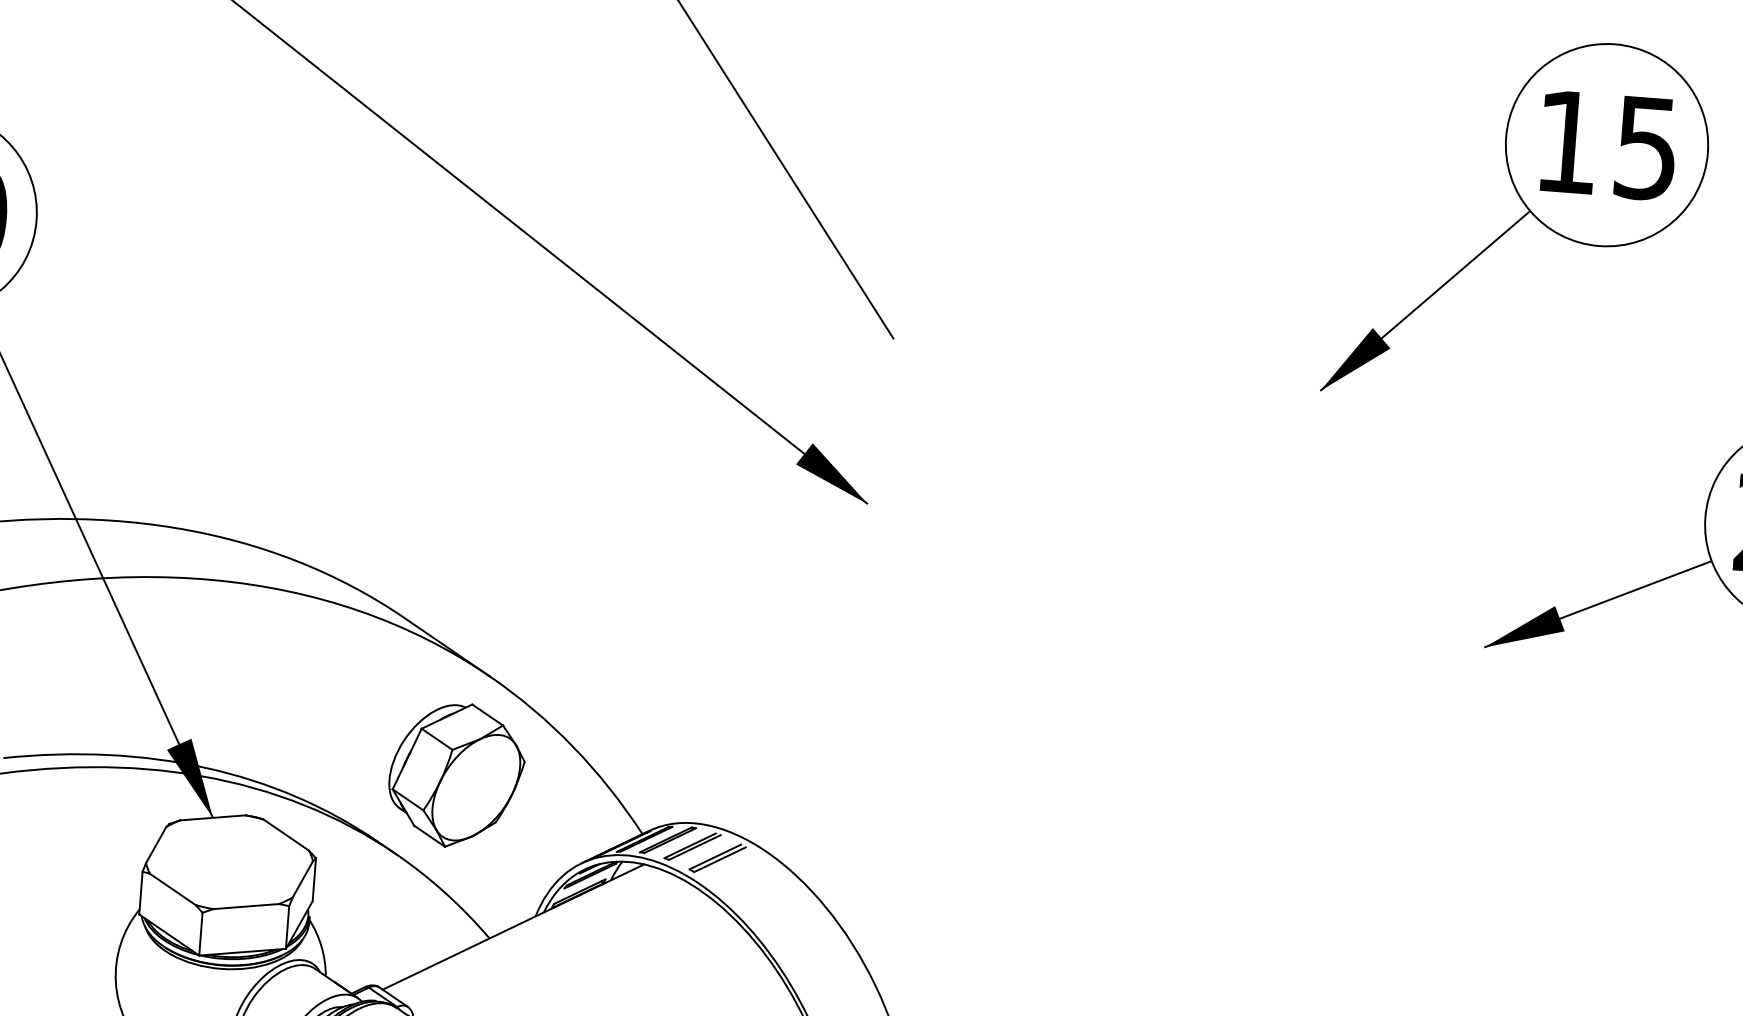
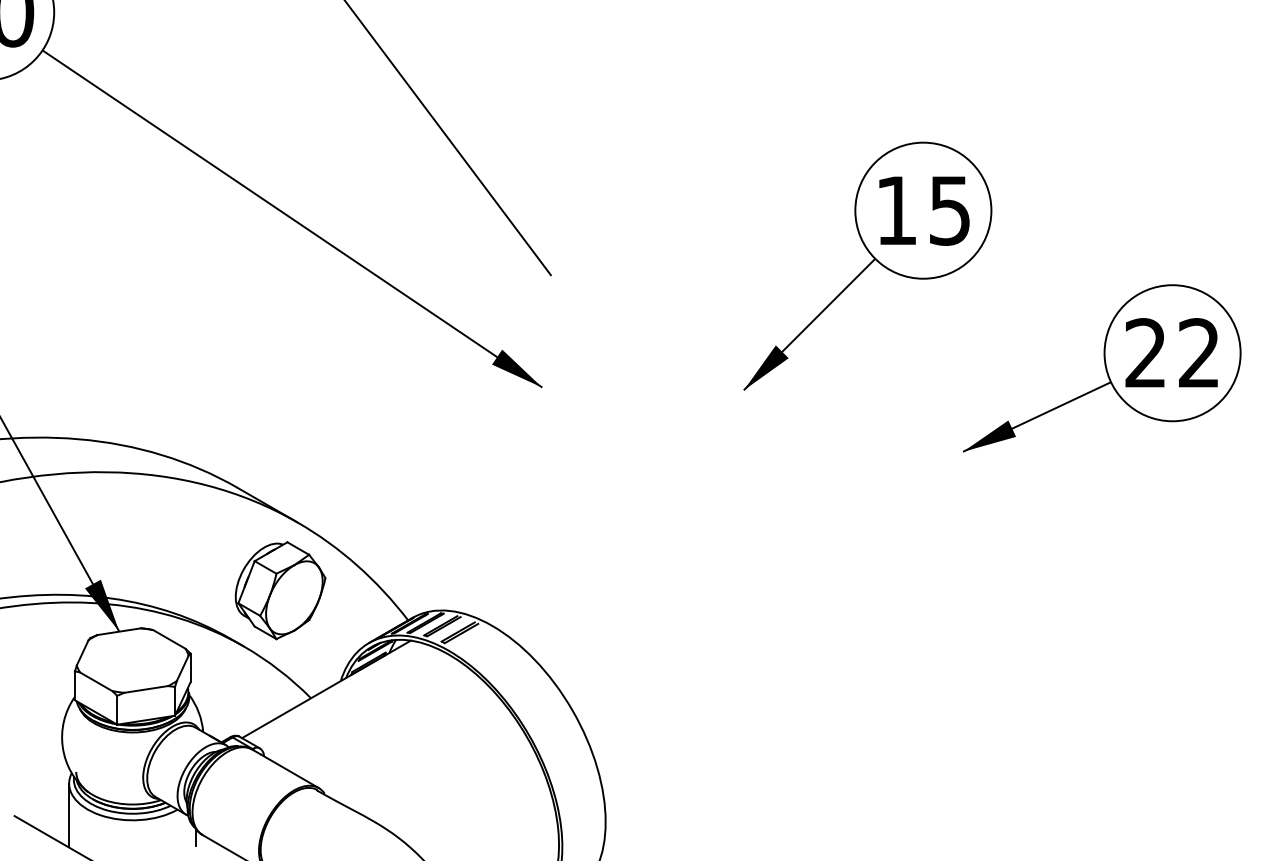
part: (1517, 220) -> (867, 265), moved

